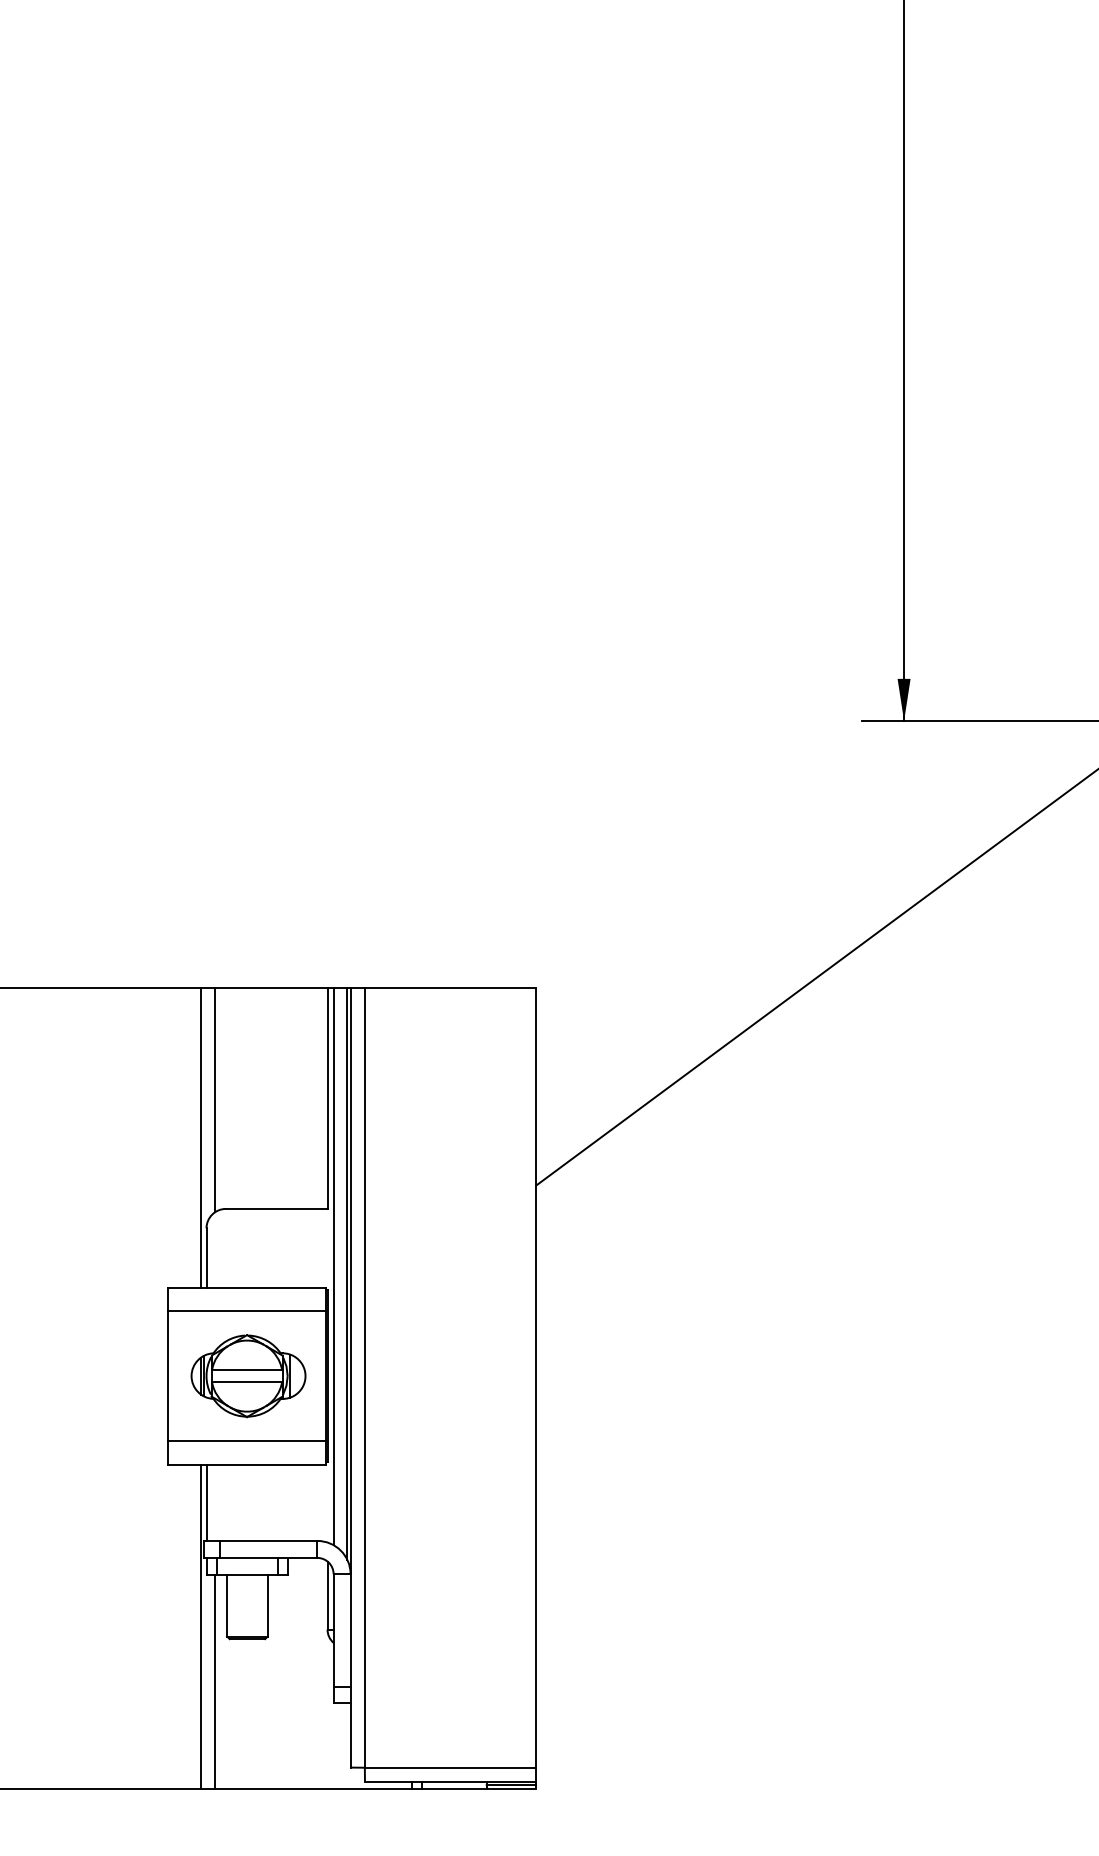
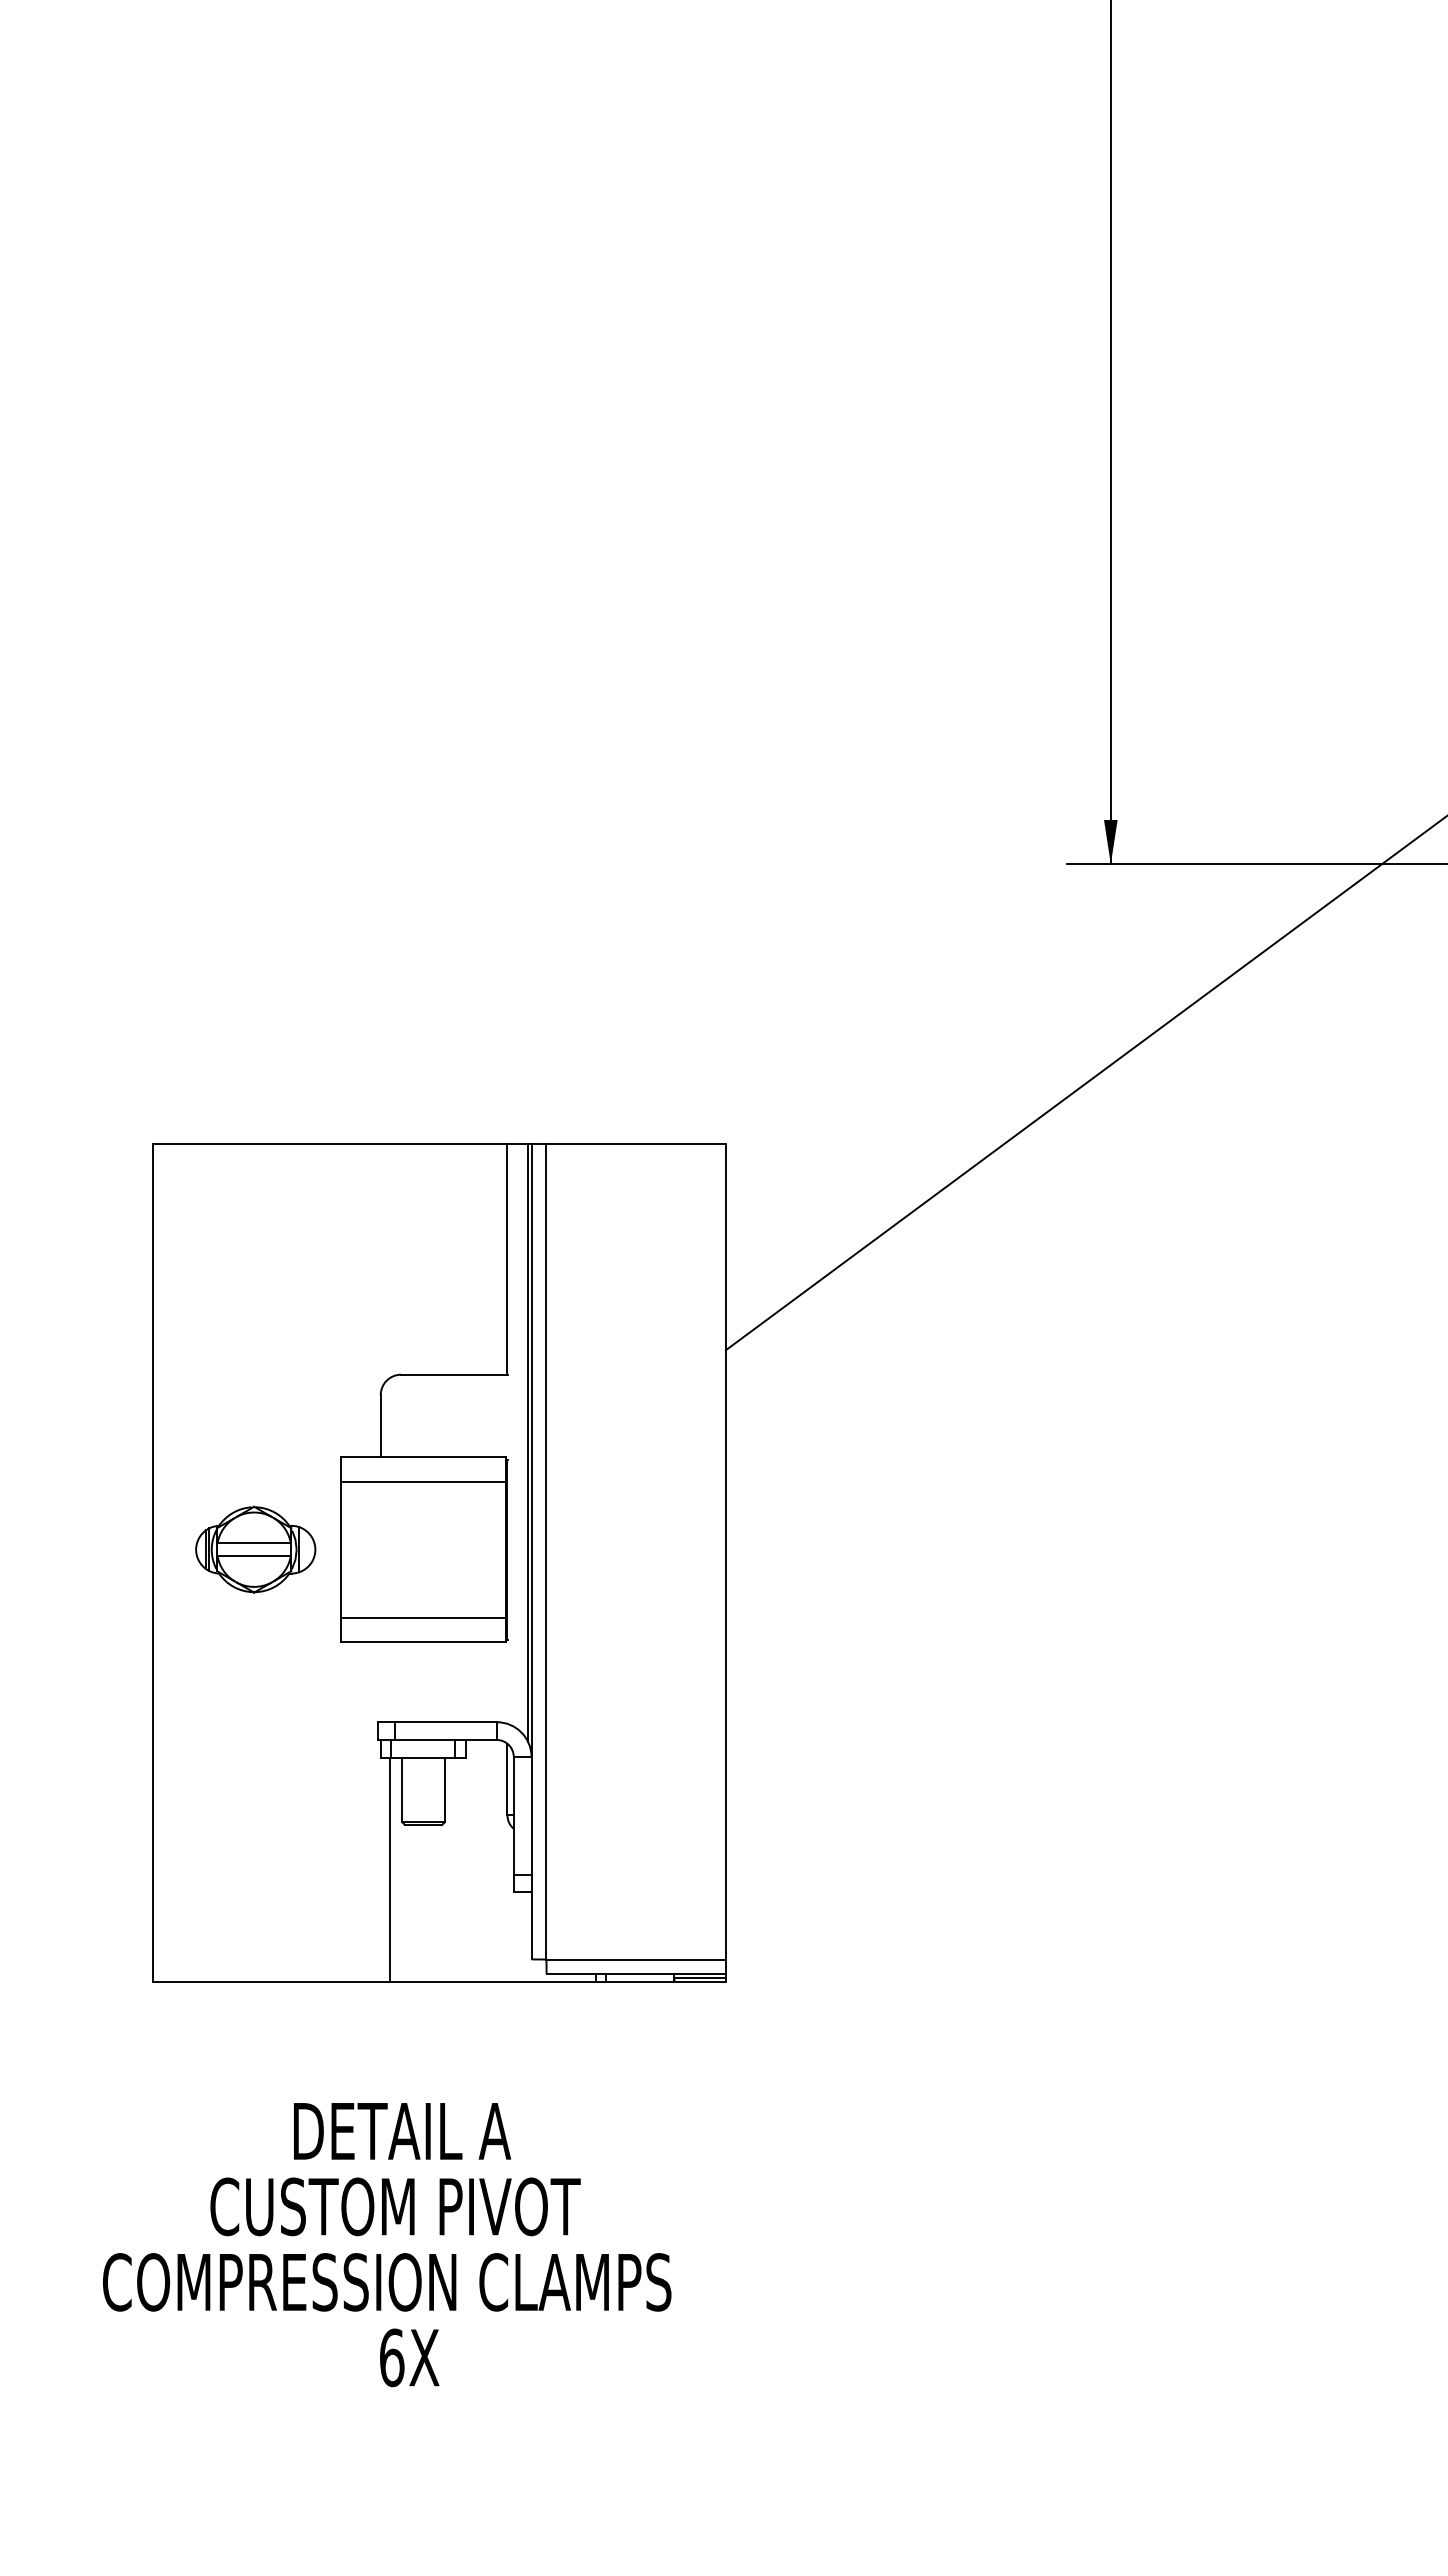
line: (214, 1099) -> (389, 1260), removed
line: (200, 1137) -> (374, 1300), removed
line: (333, 1266) -> (513, 1434), removed
part: (248, 1375) -> (255, 1549), moved
line: (206, 1503) -> (380, 1682), removed
line: (200, 1626) -> (374, 1811), removed

